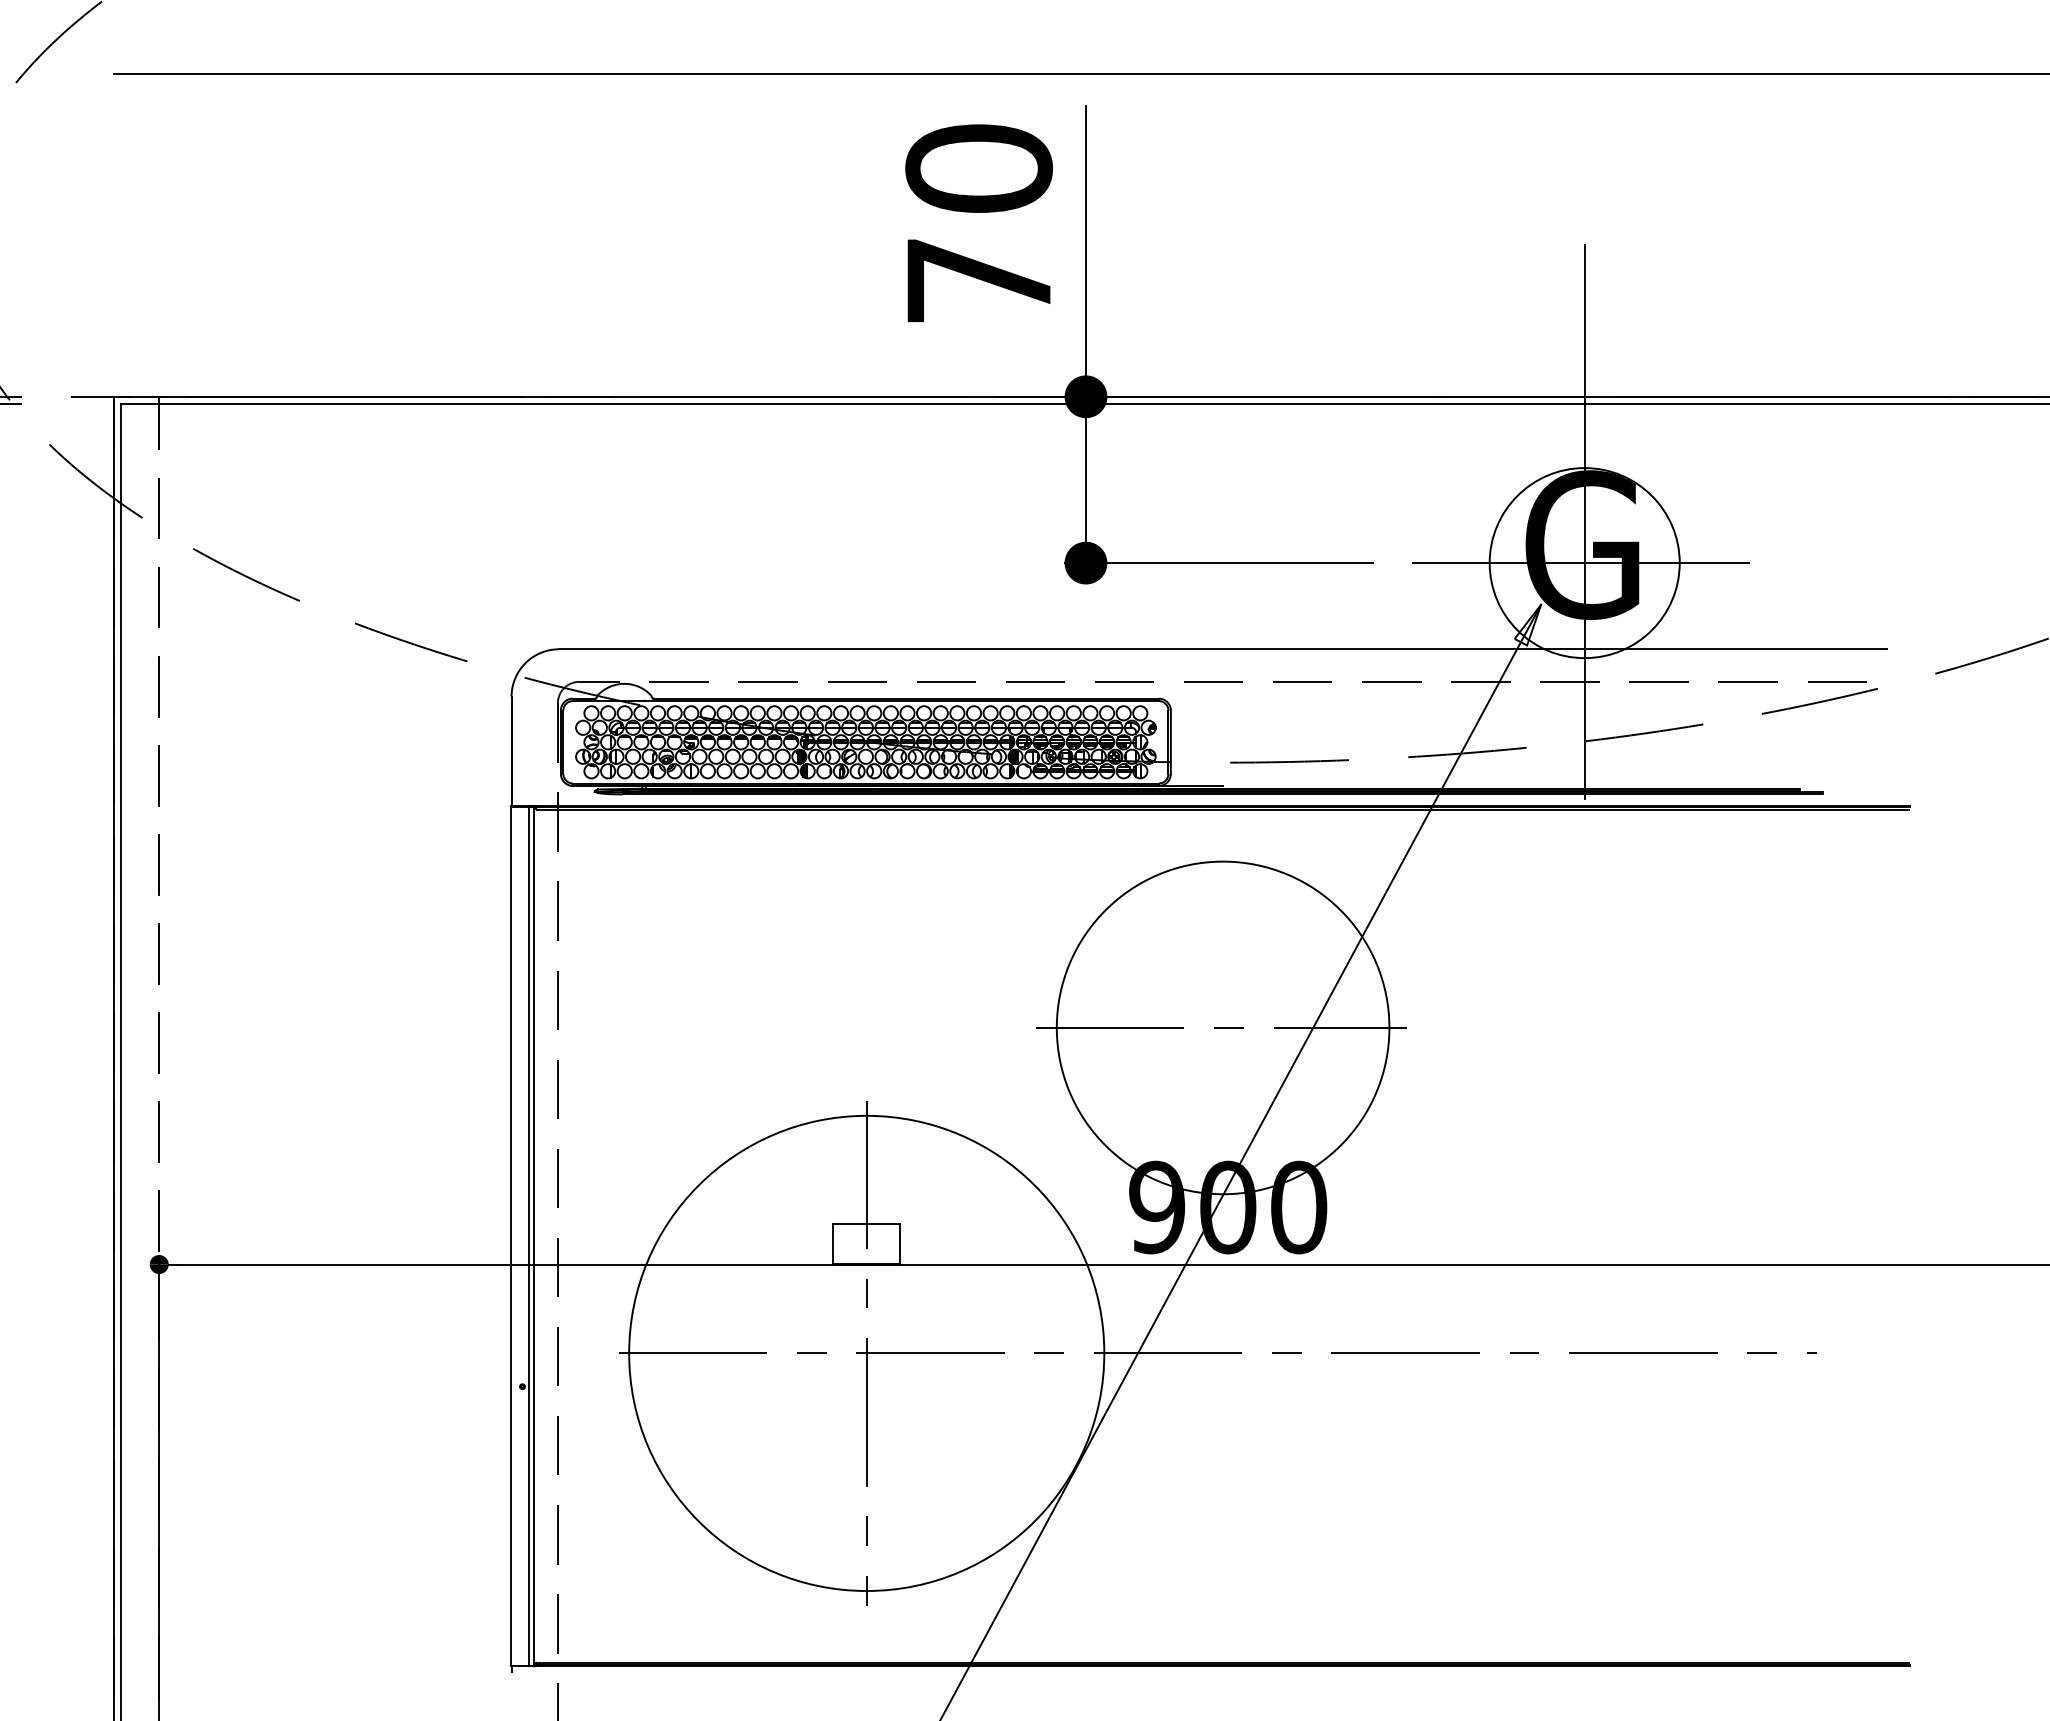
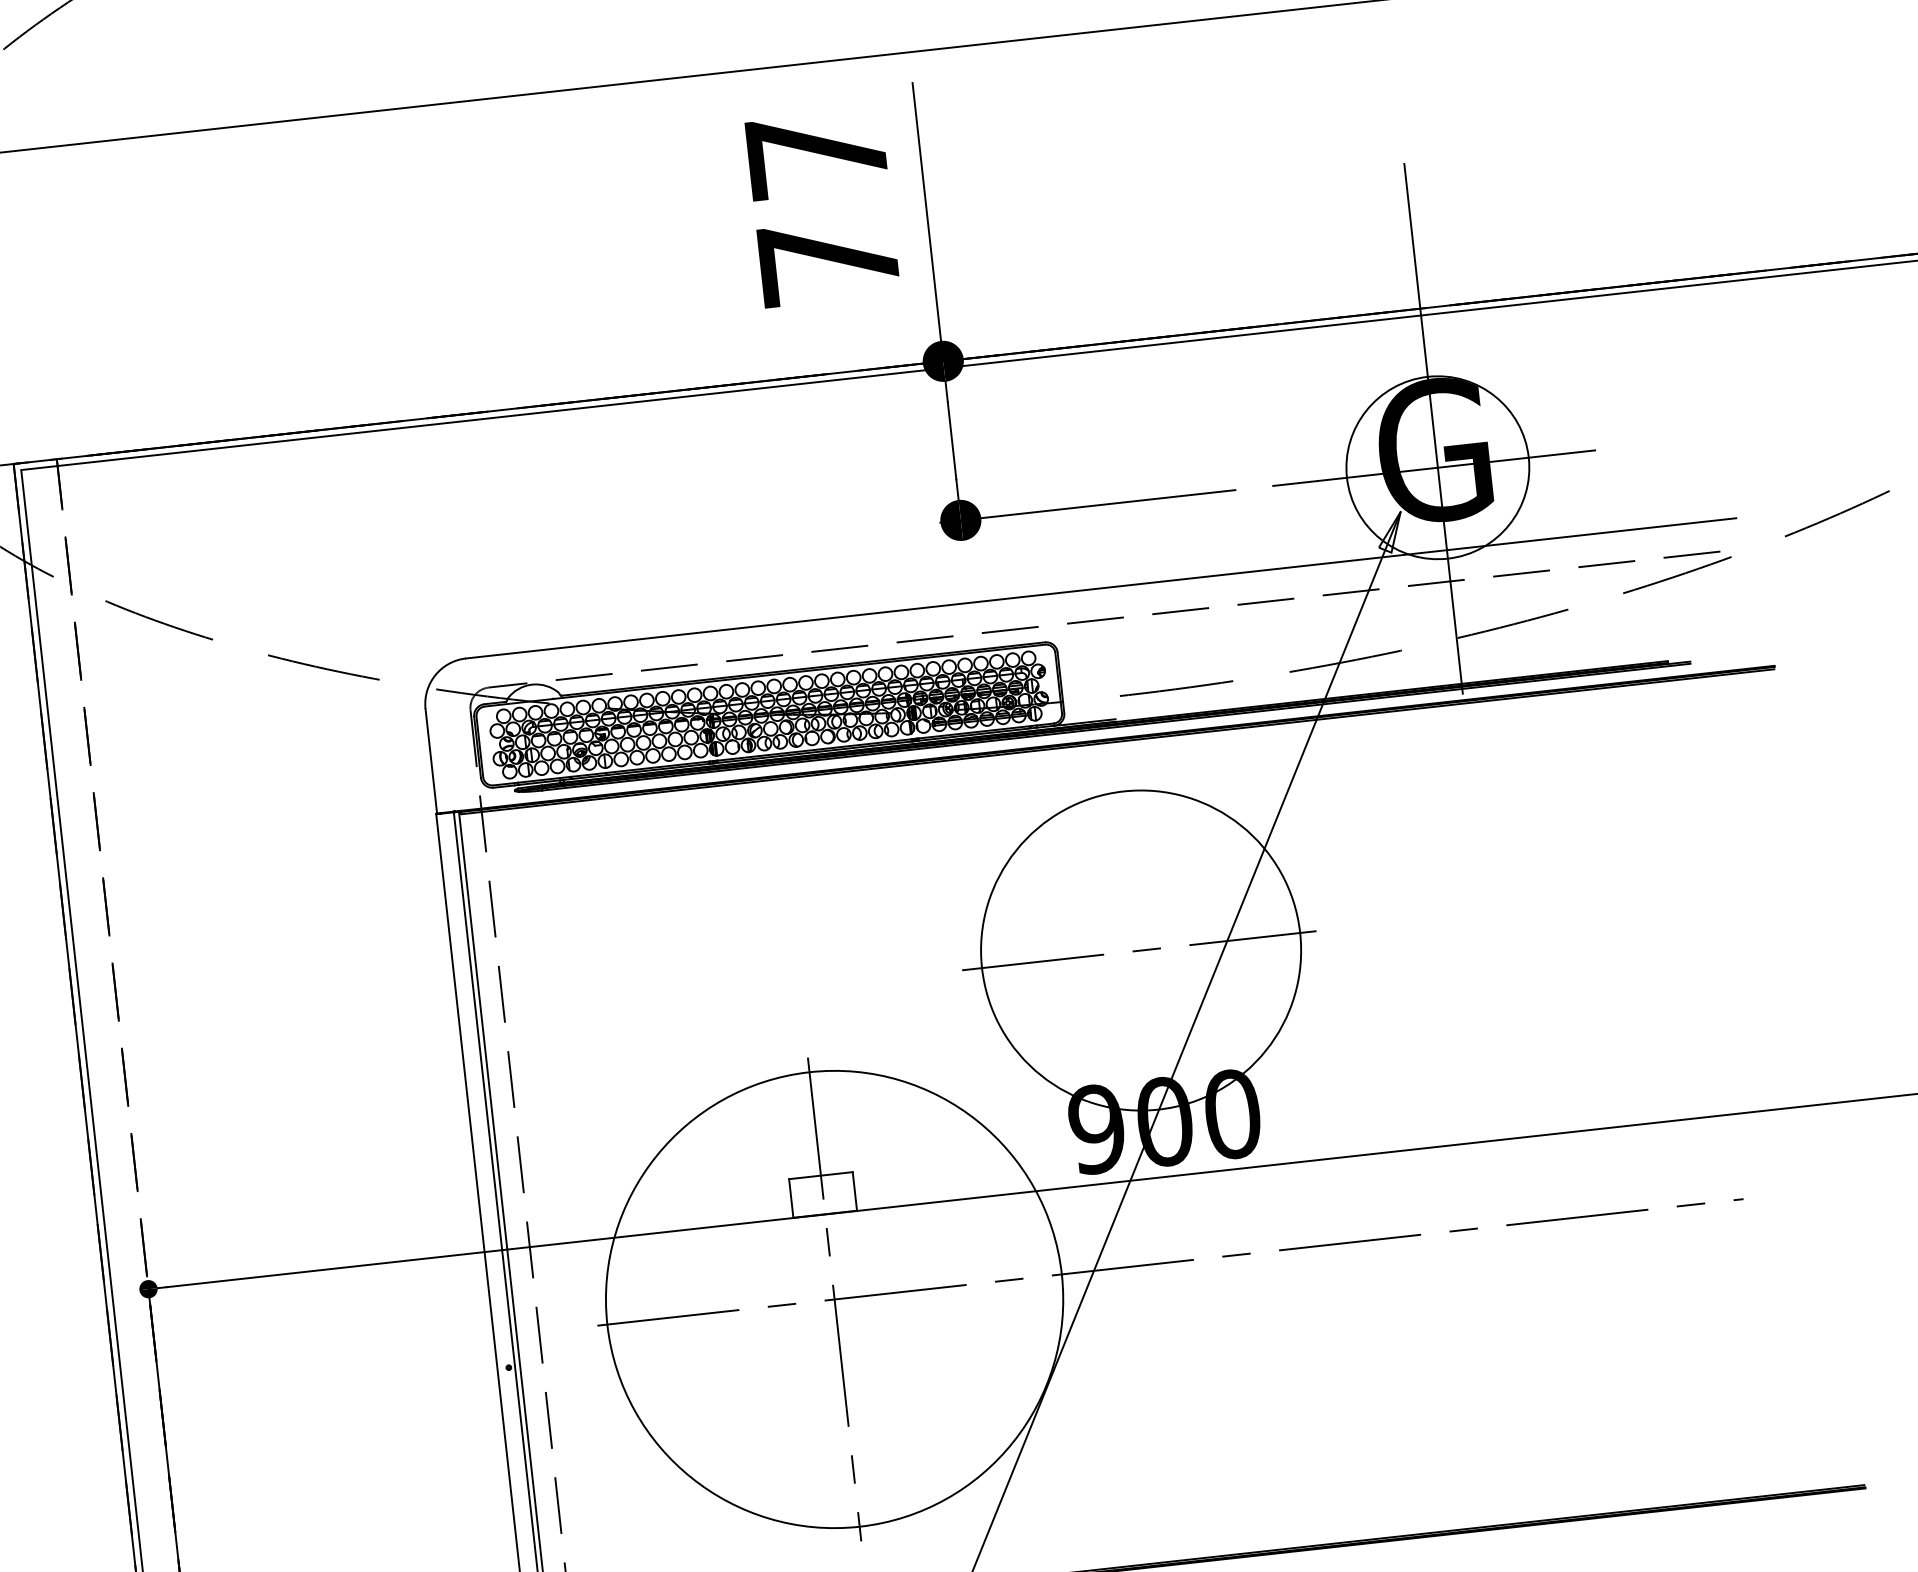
text: (979, 168) -> (817, 154), 70 -> 77

